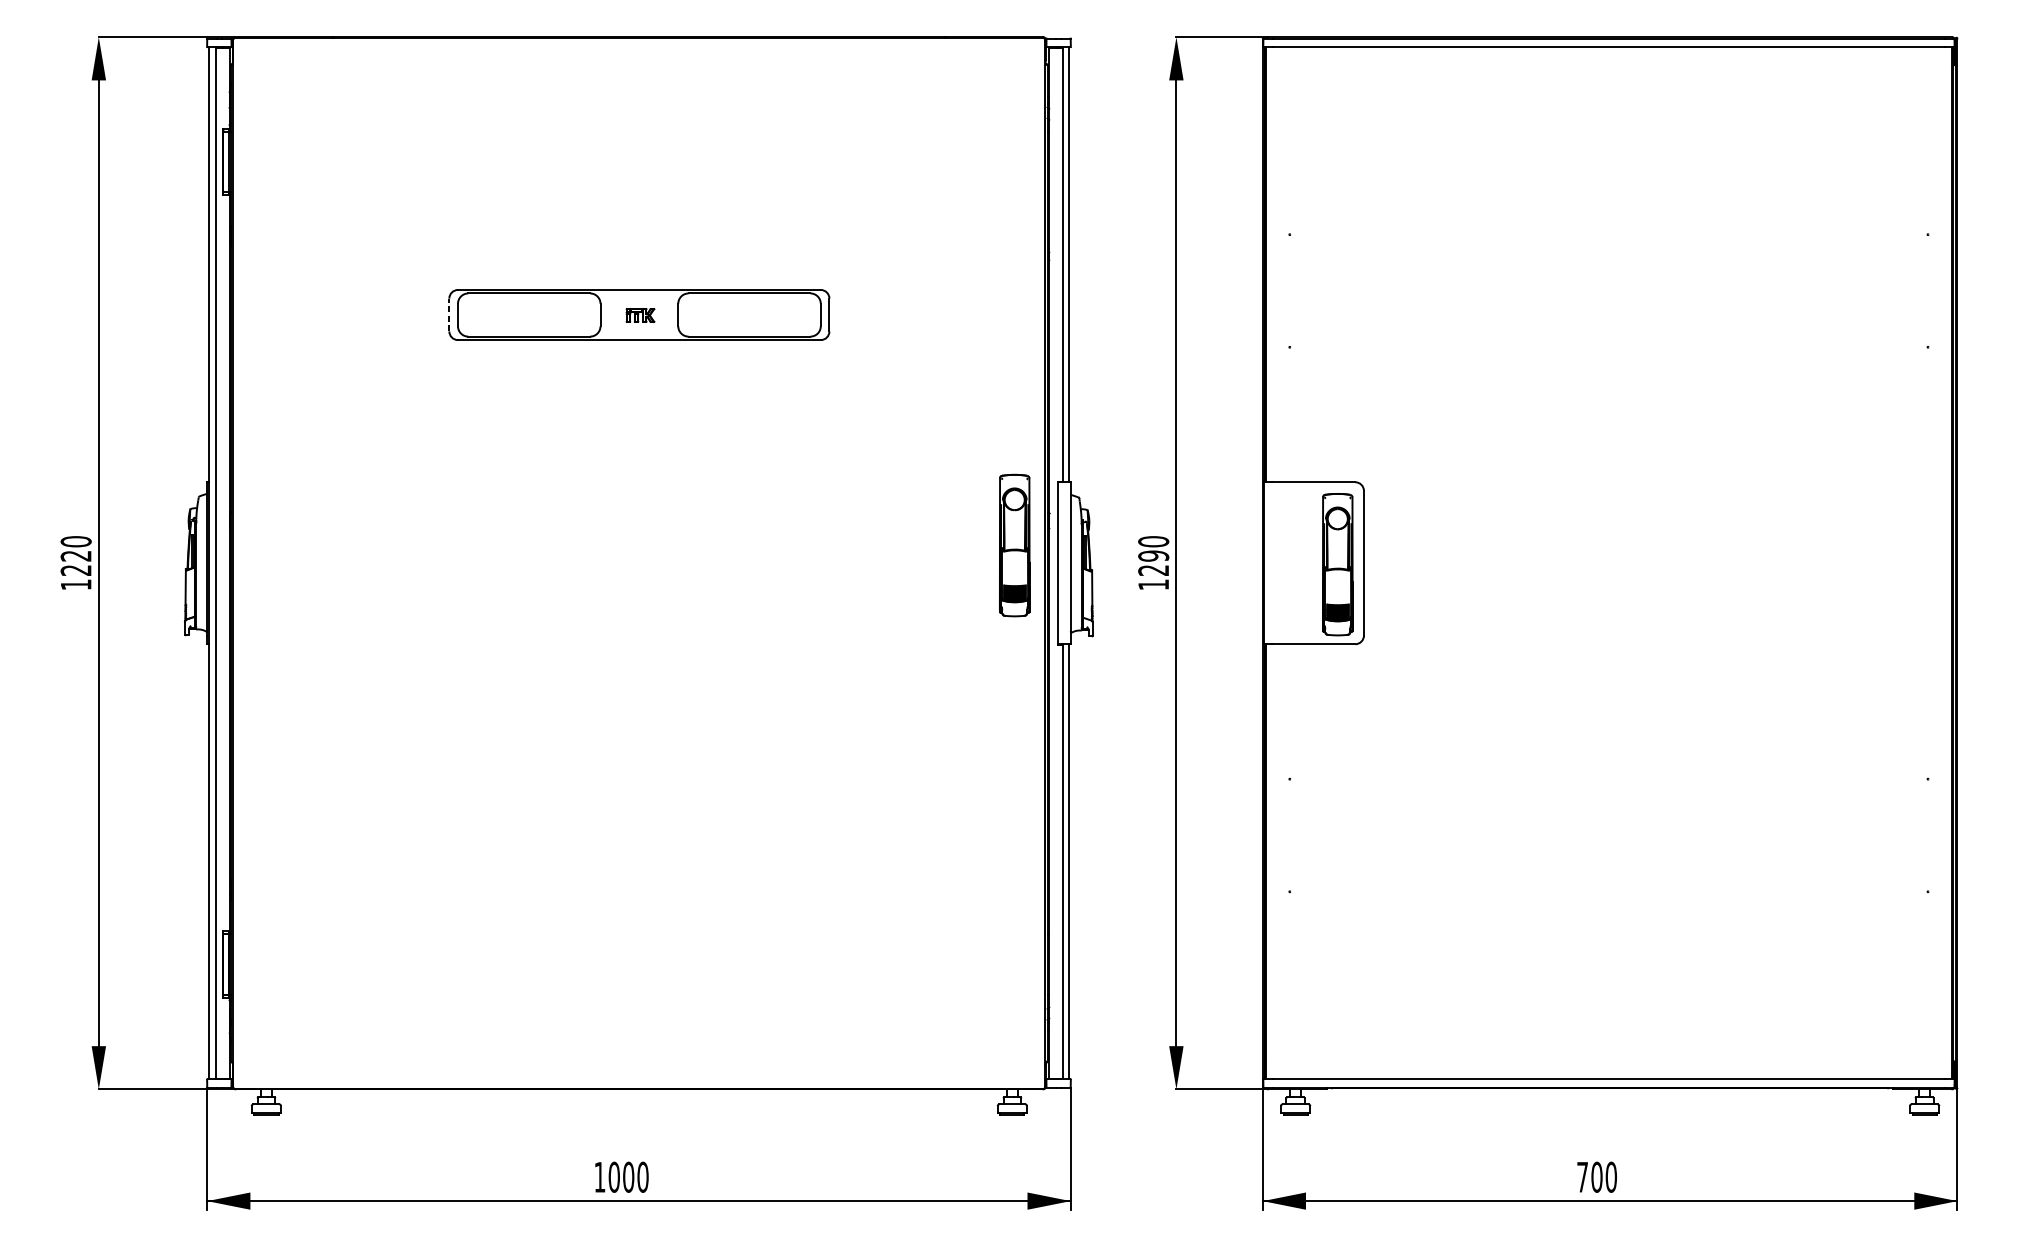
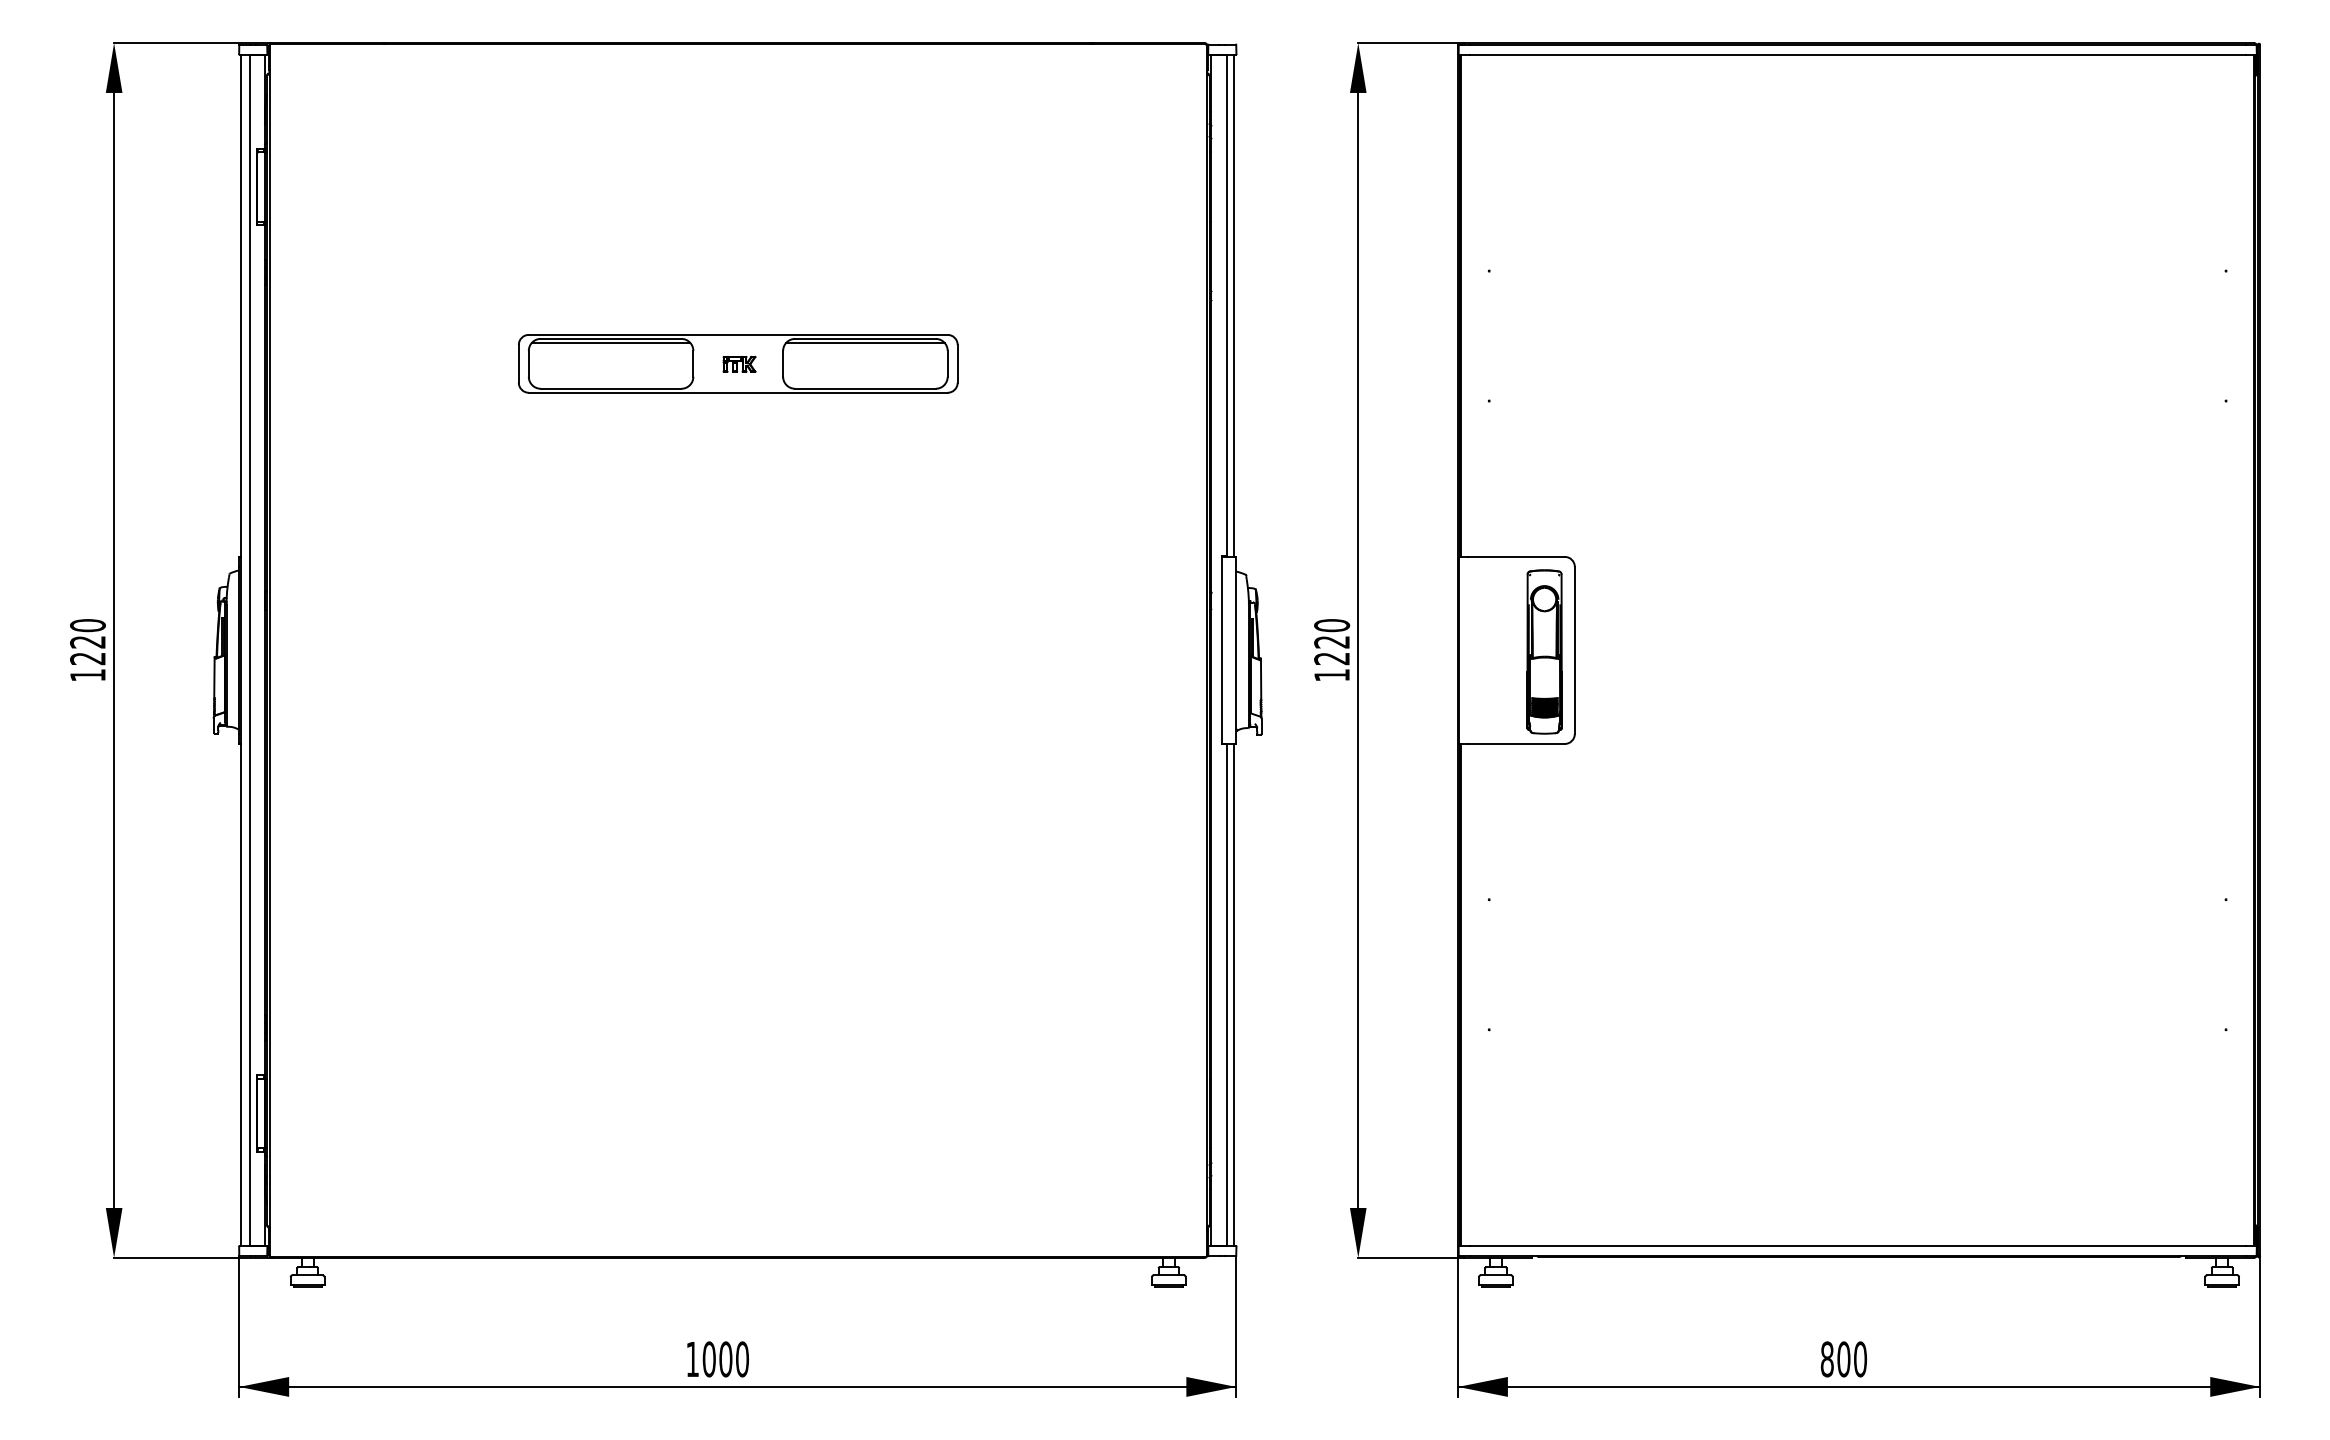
line: (528, 297) -> (610, 343), added
line: (749, 297) -> (865, 343), added
line: (449, 314) -> (518, 363), dashed -> solid
part: (1014, 545) -> (1171, 629), removed
text: (1154, 555) -> (1332, 641), 1290 -> 1220
text: (1581, 1177) -> (1826, 1359), 700 -> 800

